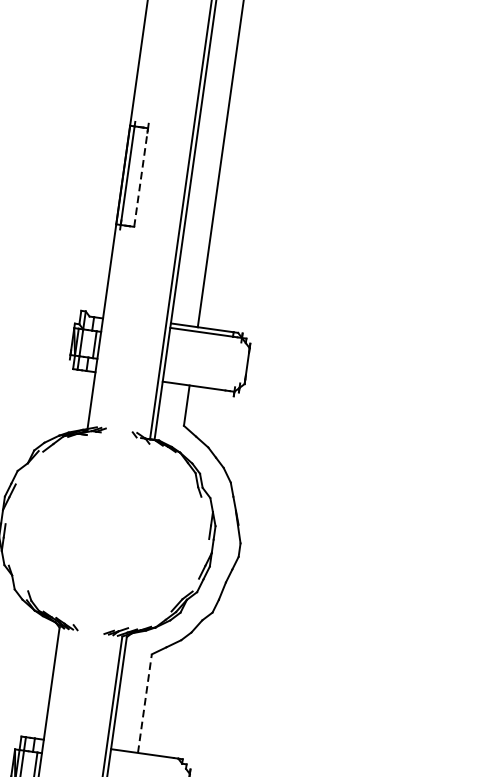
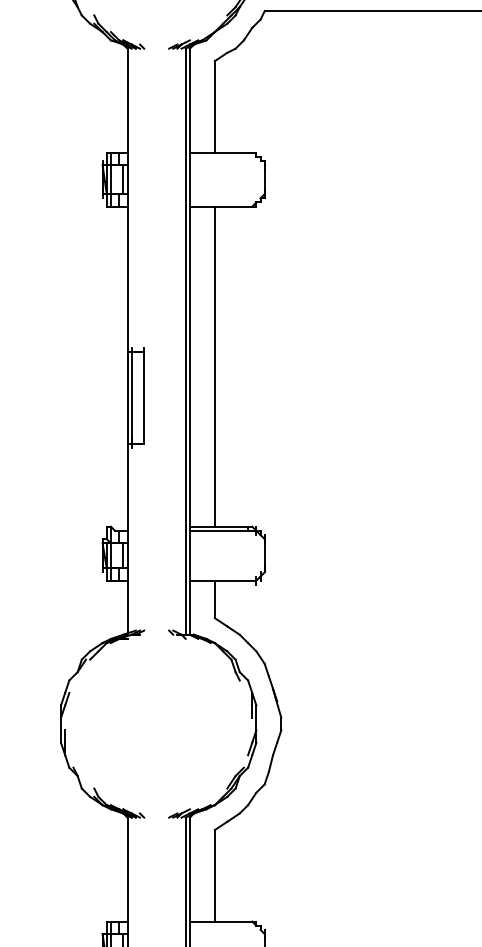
line: (141, 177) -> (144, 397), dashed -> solid
line: (144, 703) -> (214, 875), dashed -> solid

